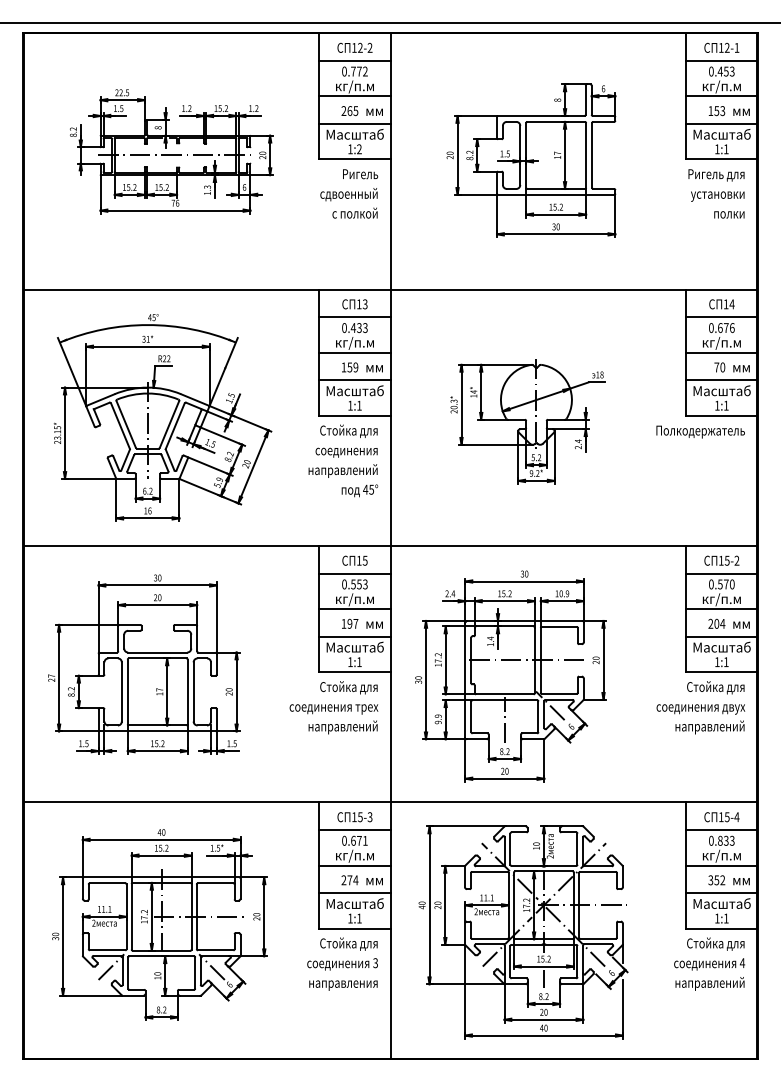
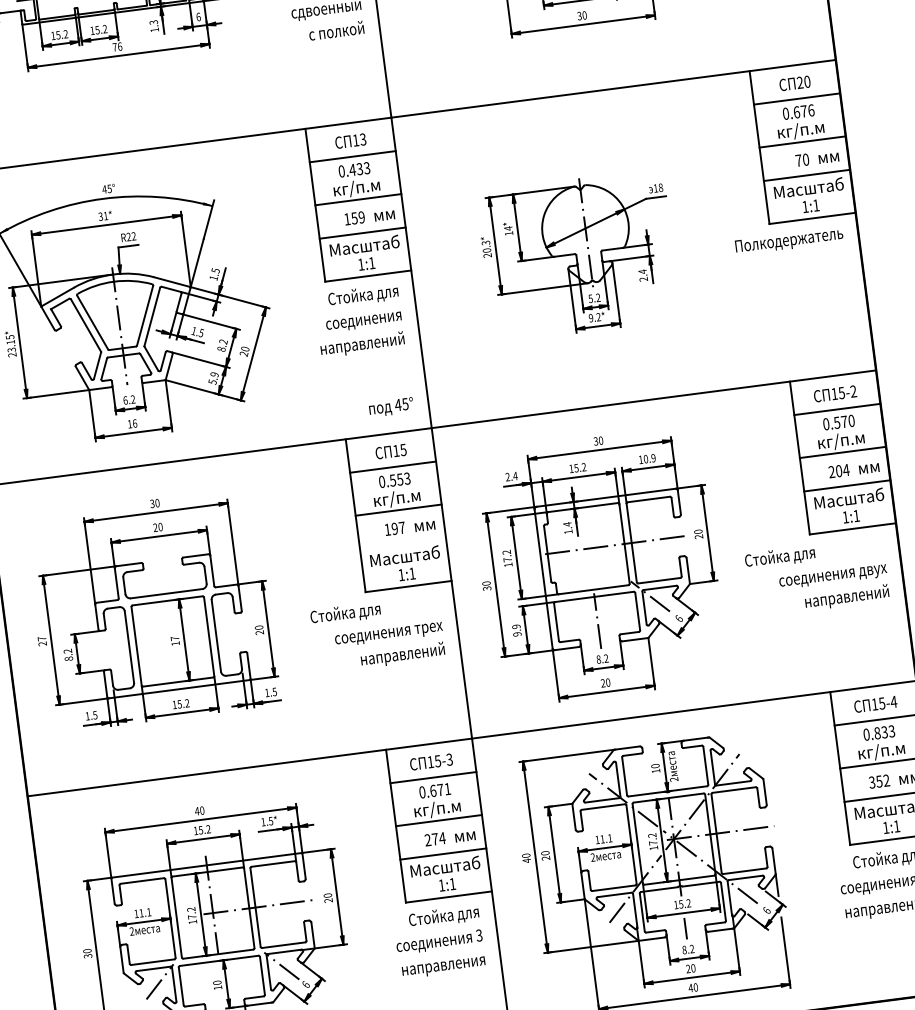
text: (728, 304) -> (802, 82), 14 -> 20
text: (359, 490) -> (390, 406), moved
line: (354, 636) -> (402, 543), removed
text: (348, 687) -> (345, 613), moved
text: (715, 687) -> (779, 557), moved

